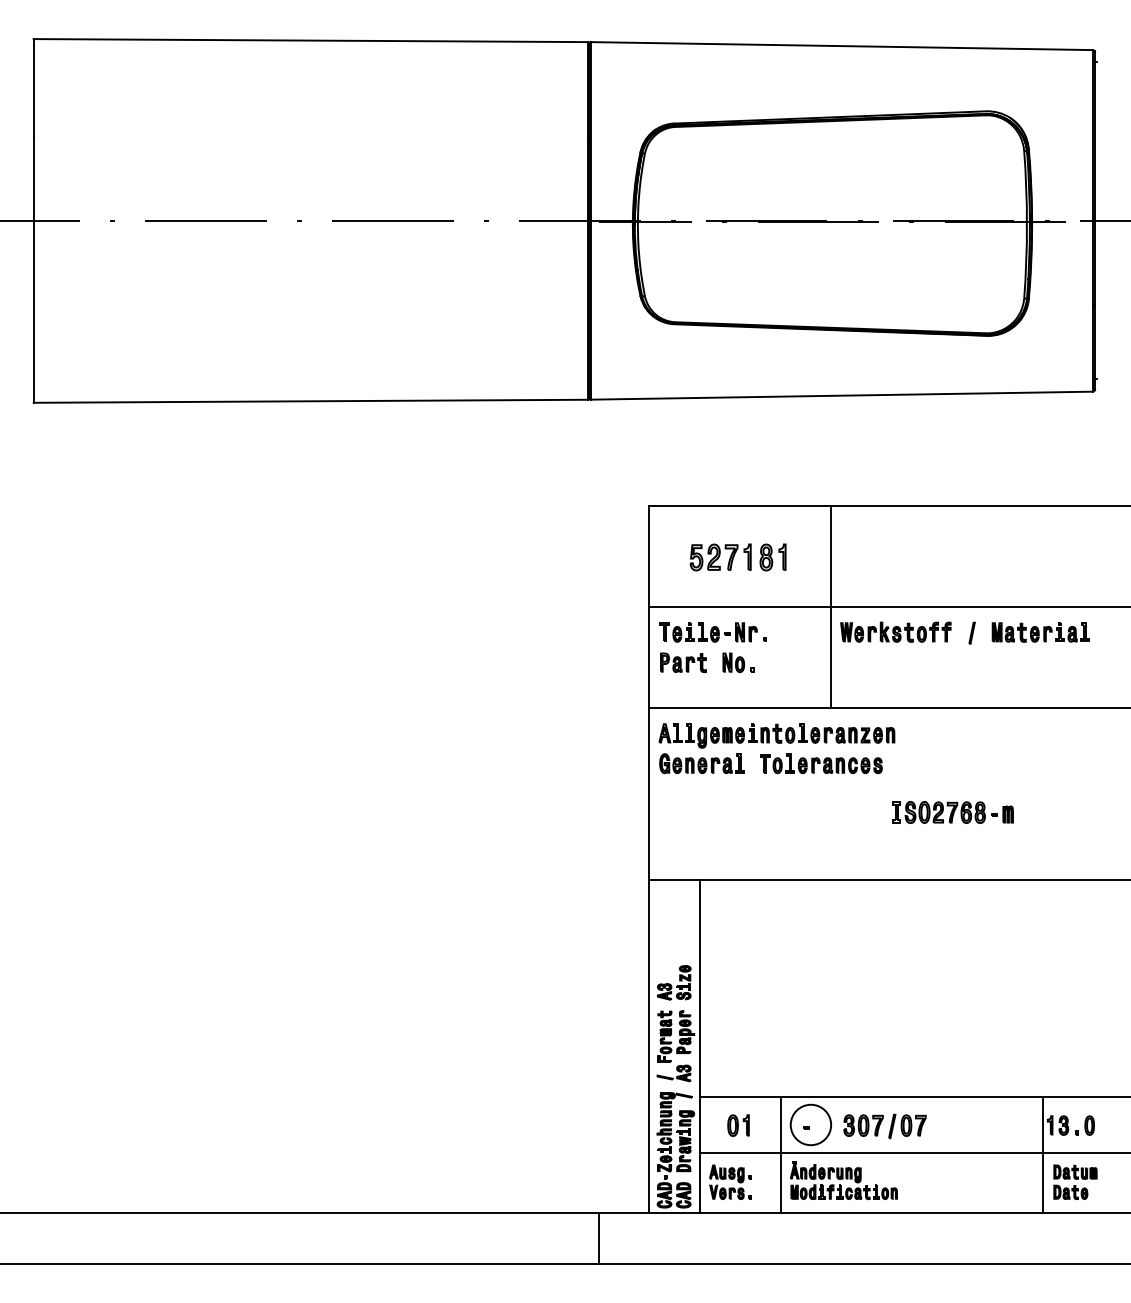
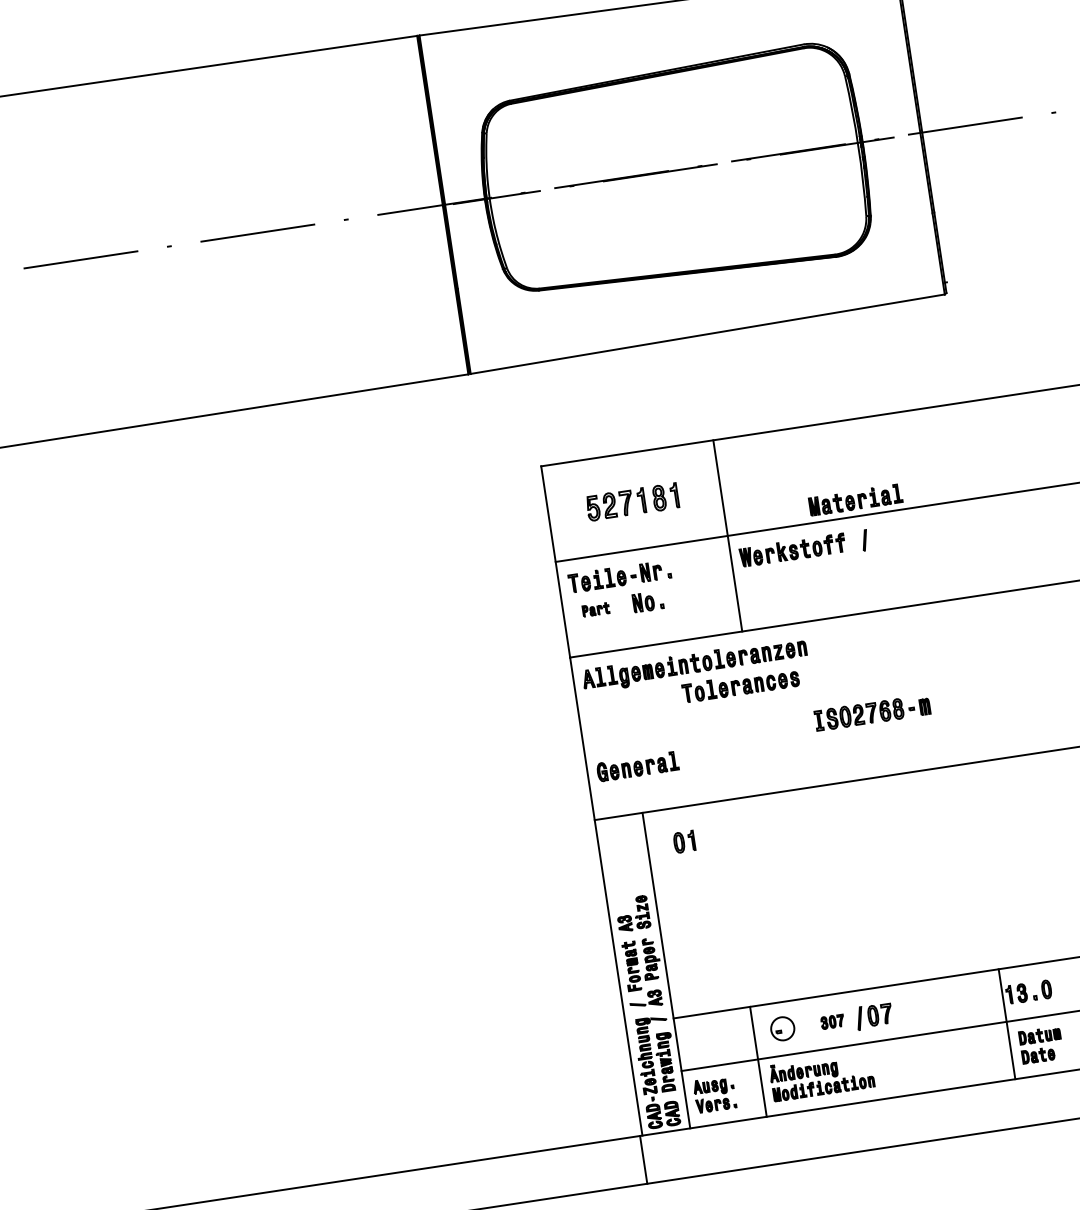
part: (1040, 632) -> (855, 500), moved
part: (683, 662) -> (595, 609), size x0.6
part: (701, 763) -> (637, 766), moved
circle: (810, 1124) -> (782, 1028), size x0.6
part: (738, 1125) -> (684, 841), moved
part: (863, 1125) -> (832, 1021), size x0.6
line: (598, 1238) -> (643, 1159), moved

